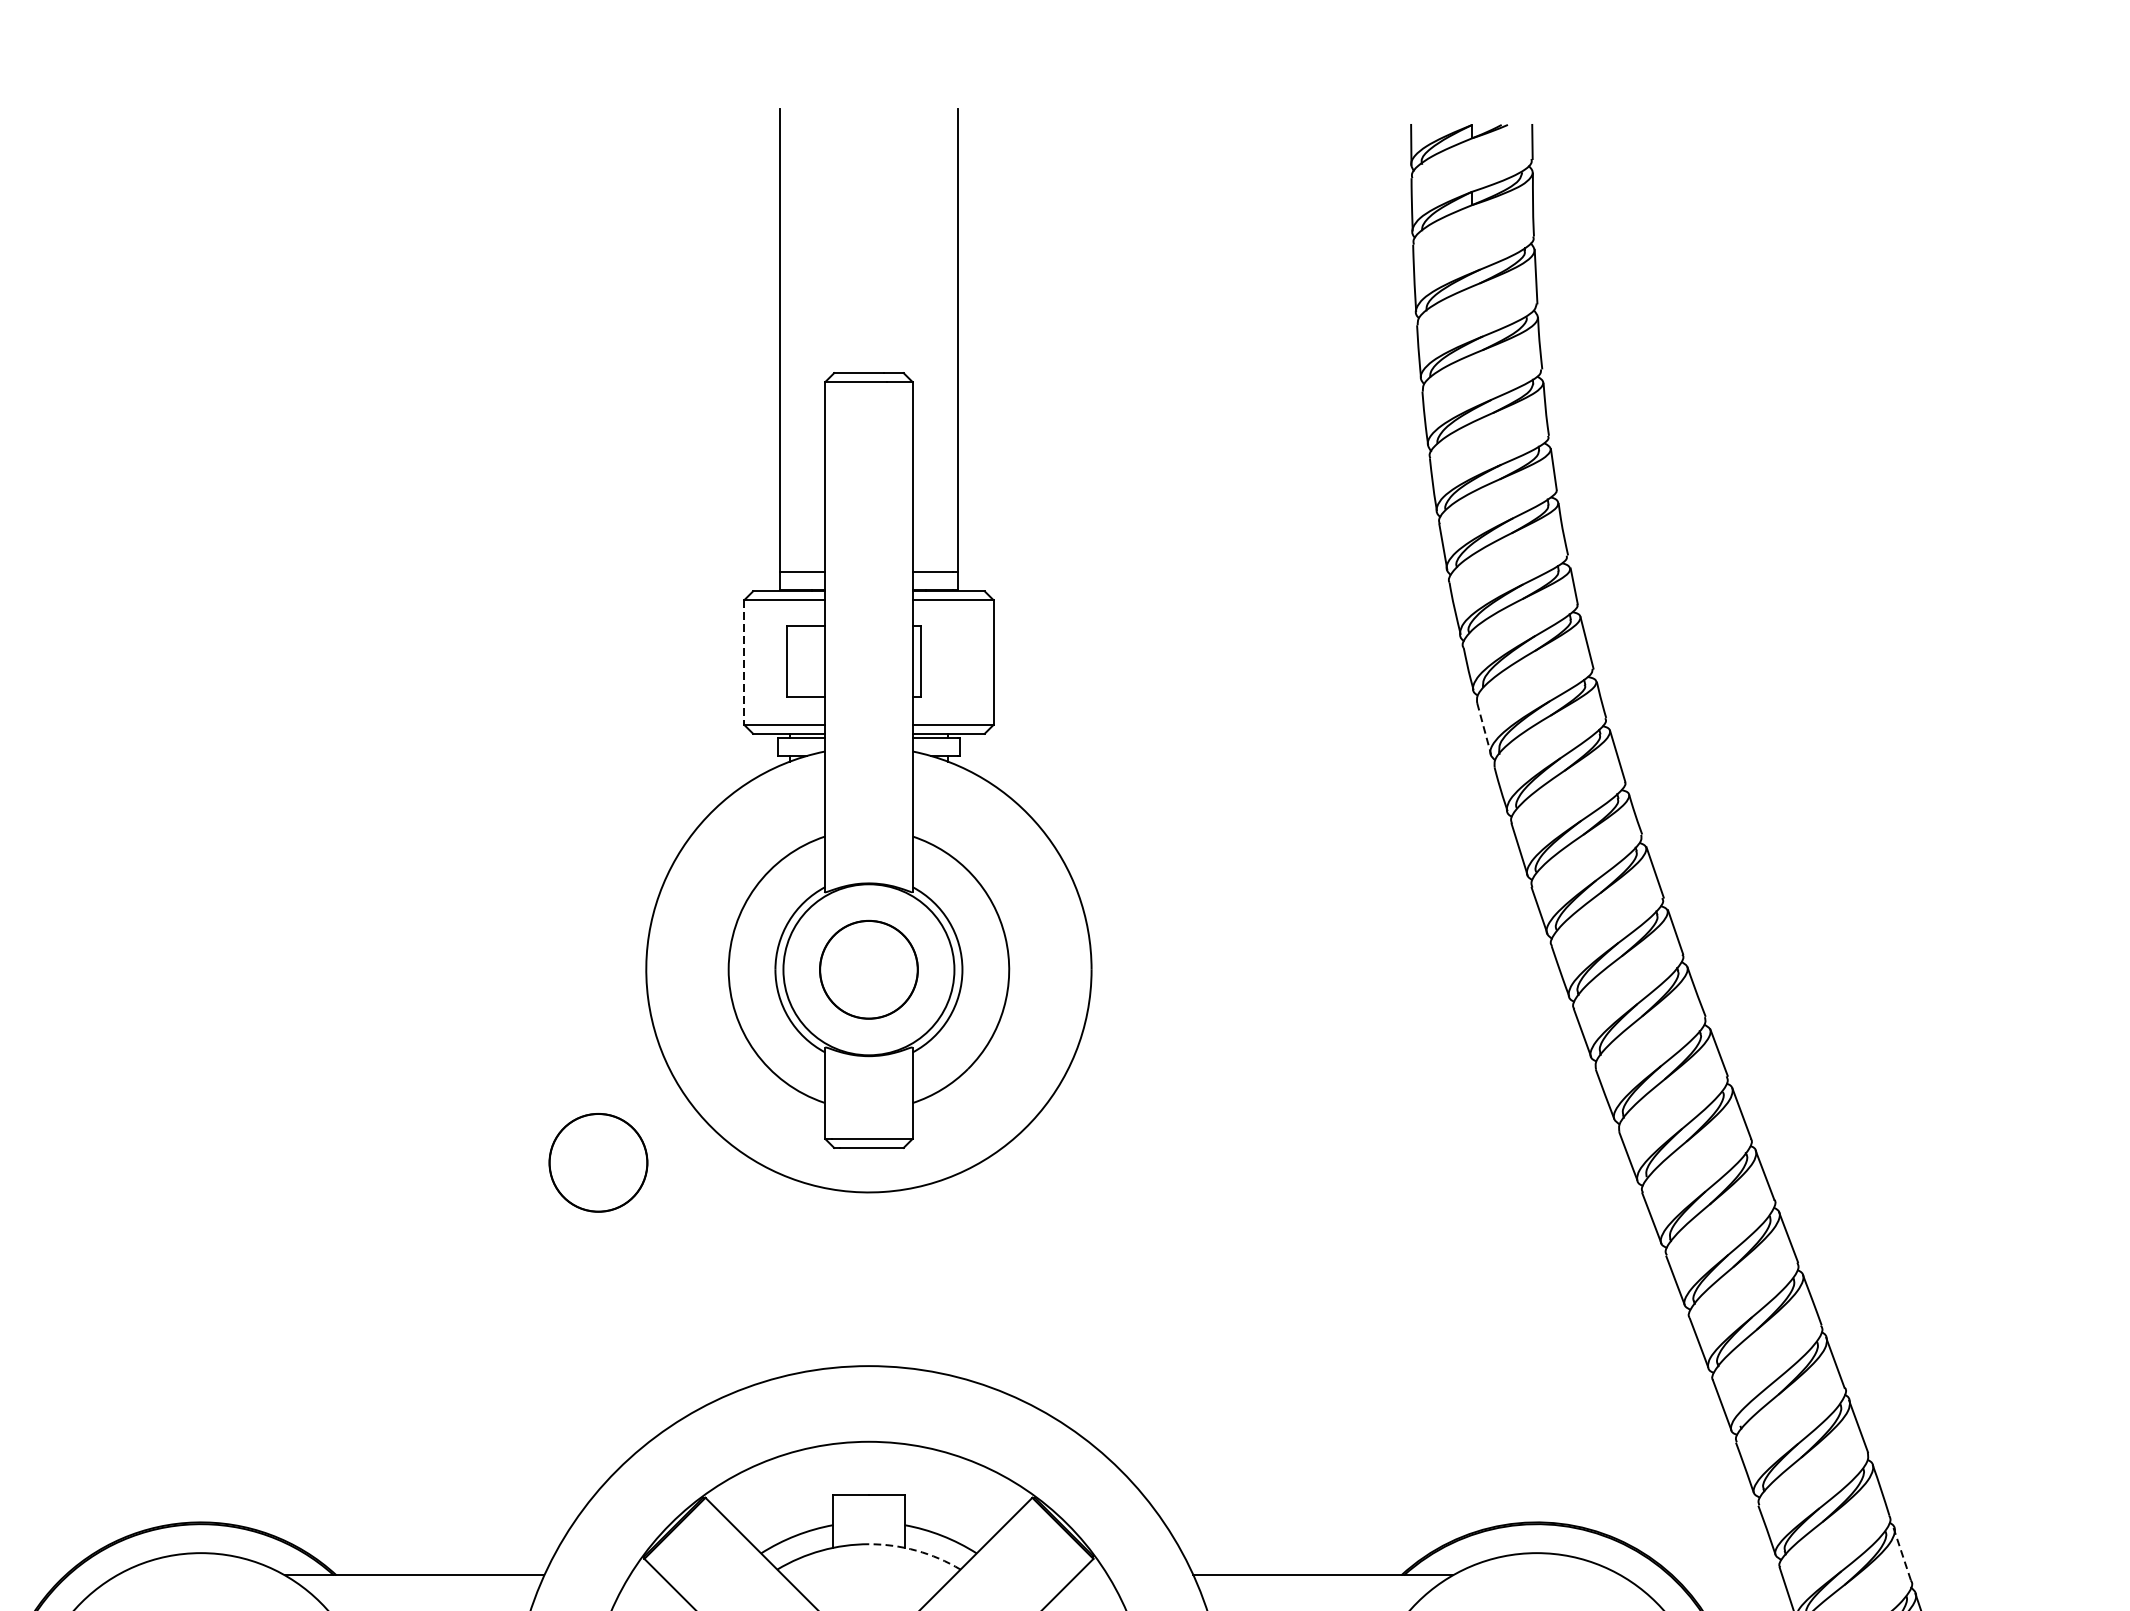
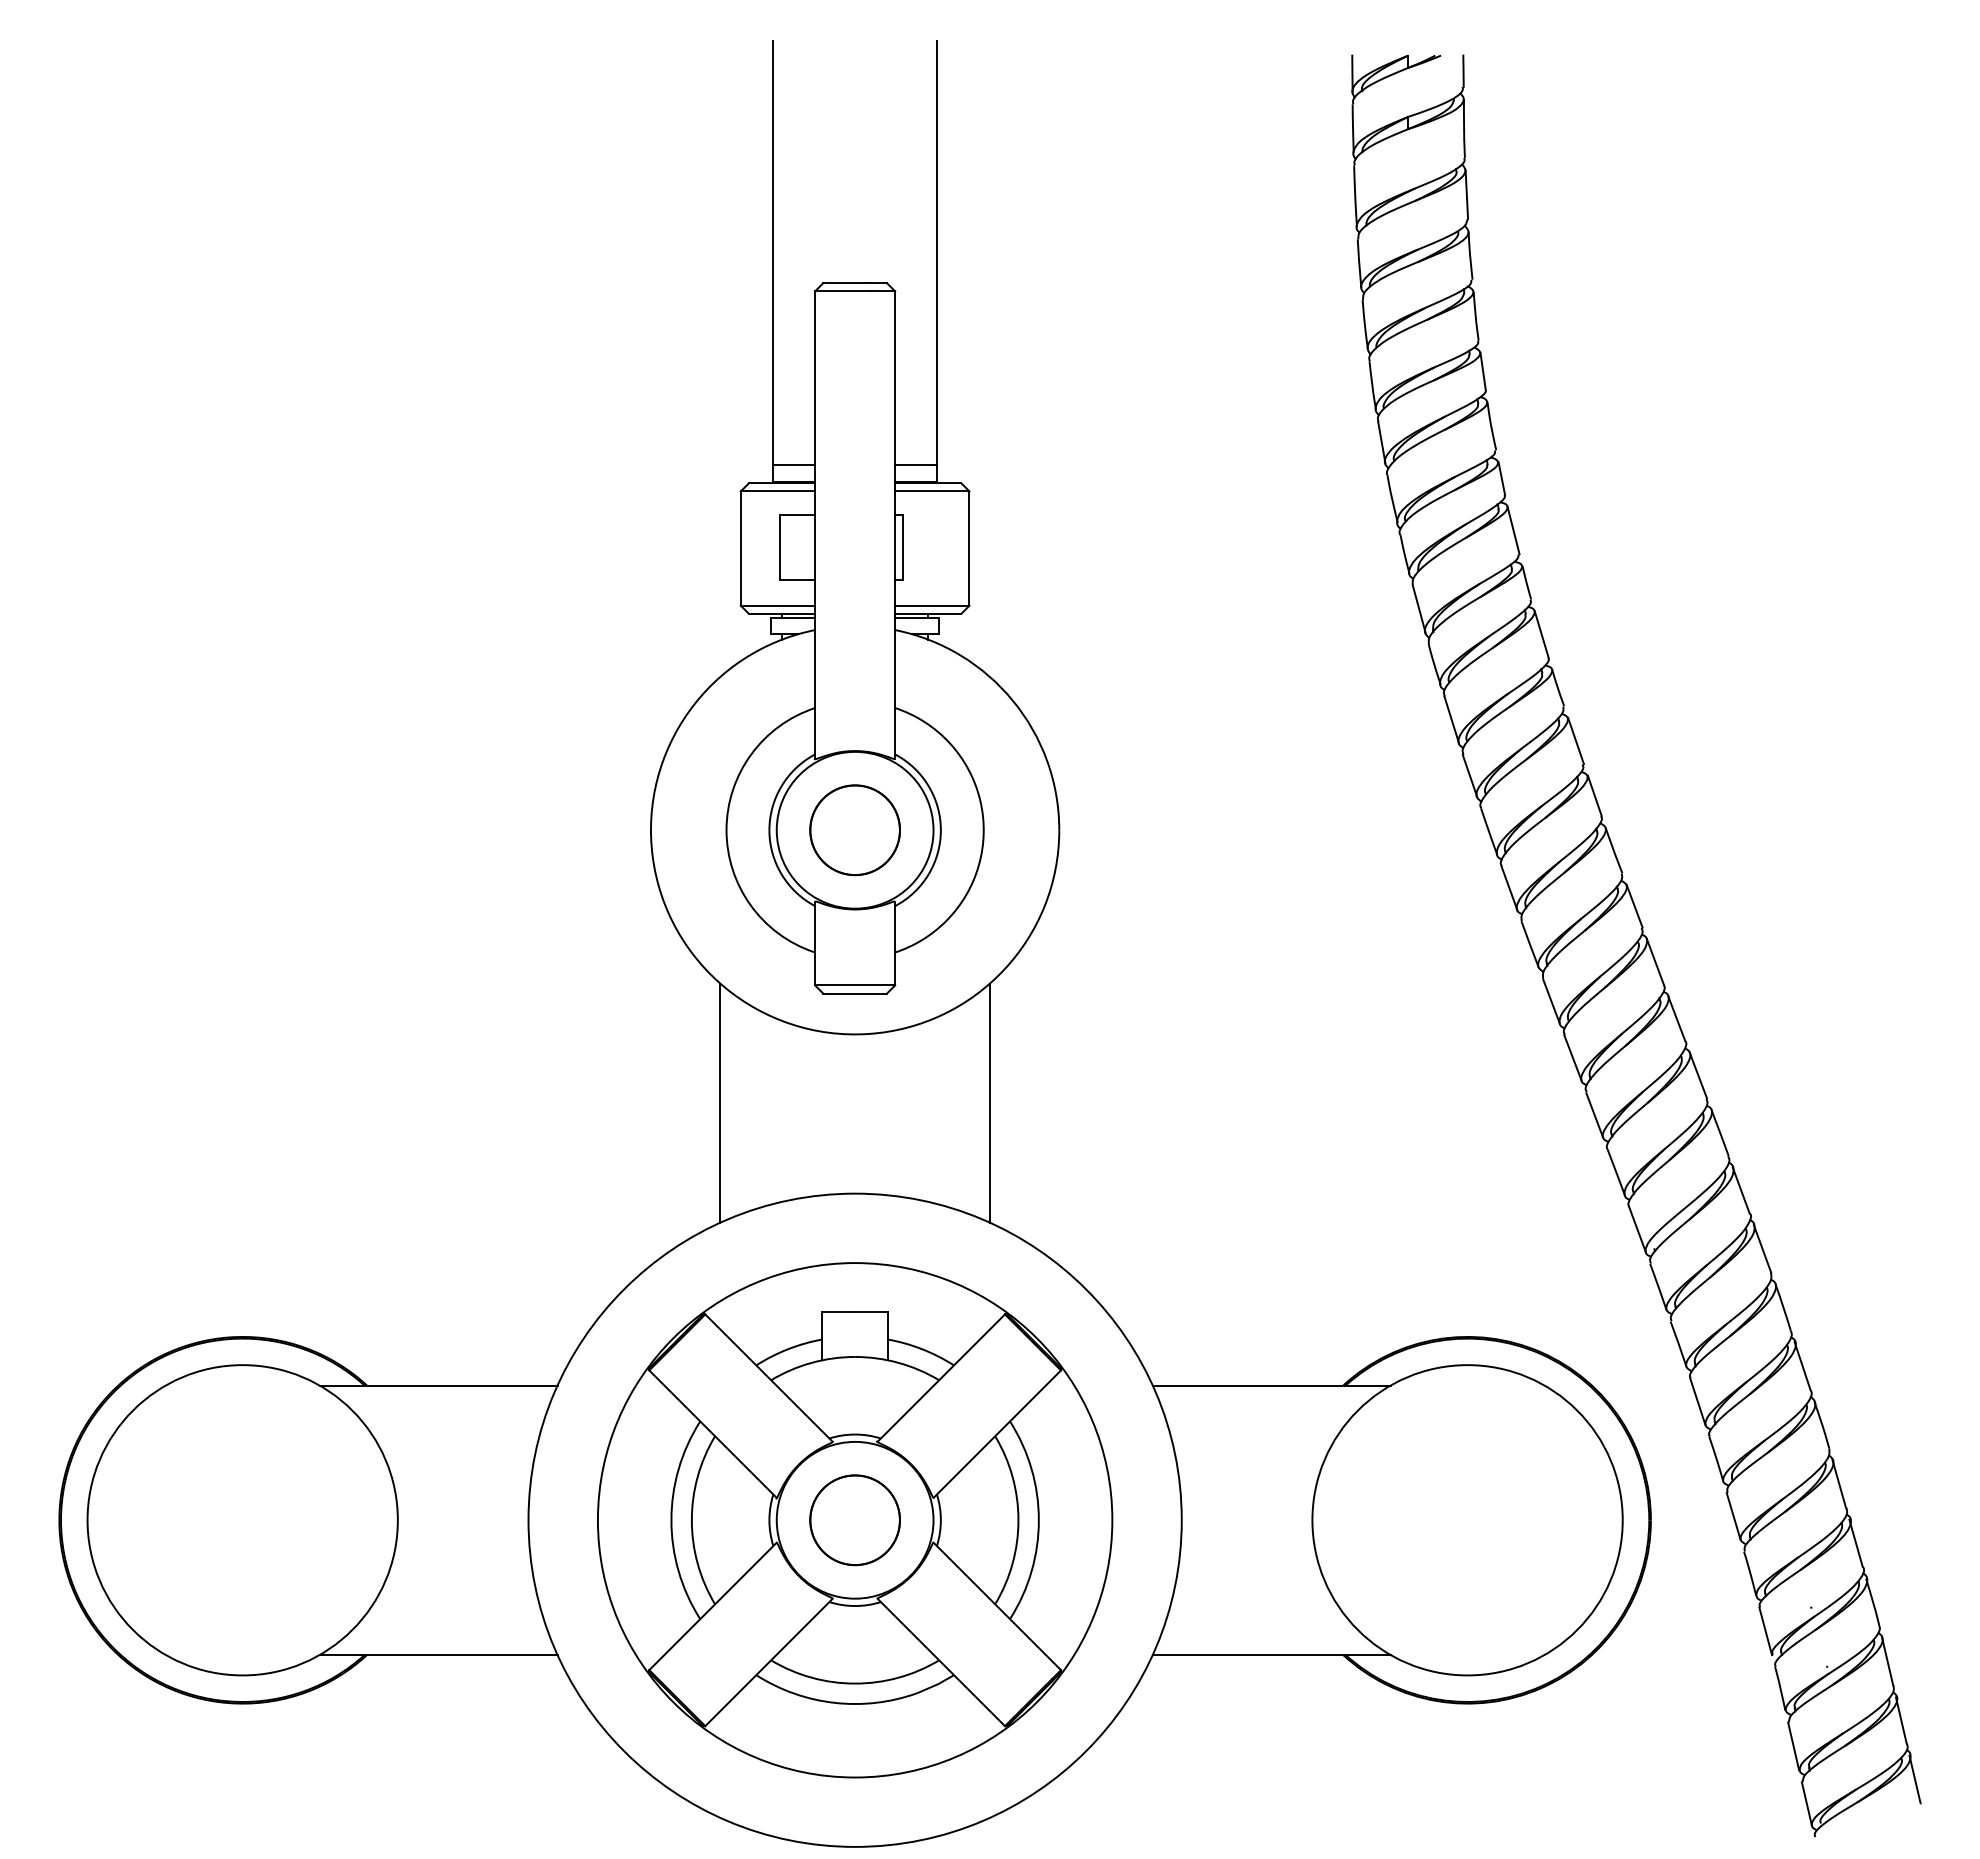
line: (743, 663) -> (740, 549), dashed -> solid
line: (1484, 729) -> (1419, 609), dashed -> solid
part: (597, 1163) -> (606, 1007), removed
line: (722, 1266) -> (720, 1102), added
line: (1015, 1266) -> (989, 1102), added
arc: (916, 1550) -> (898, 1362), dashed -> solid
line: (1902, 1553) -> (1802, 1365), dashed -> solid

